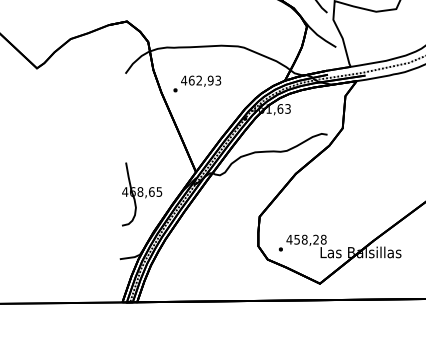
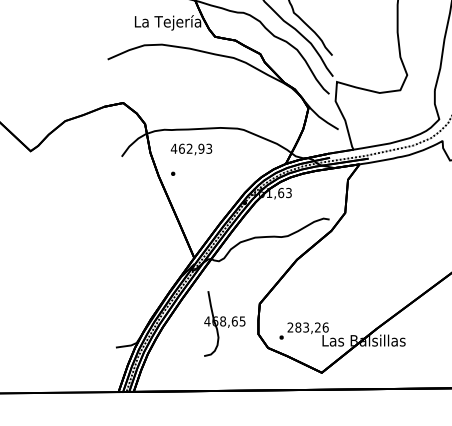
text: (201, 81) -> (191, 149), moved
part: (141, 194) -> (224, 323), moved
text: (306, 239) -> (307, 327), 458,28 -> 283,26

